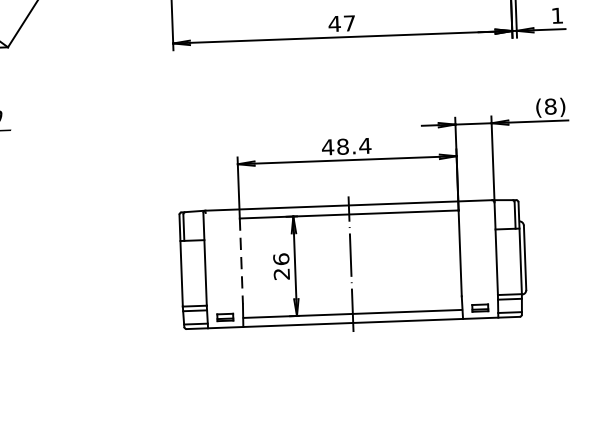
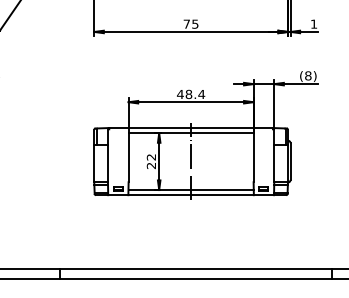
text: (341, 22) -> (190, 23), 47 -> 75
text: (281, 259) -> (151, 157), 26 -> 22
line: (241, 261) -> (128, 157), dashed -> solid

